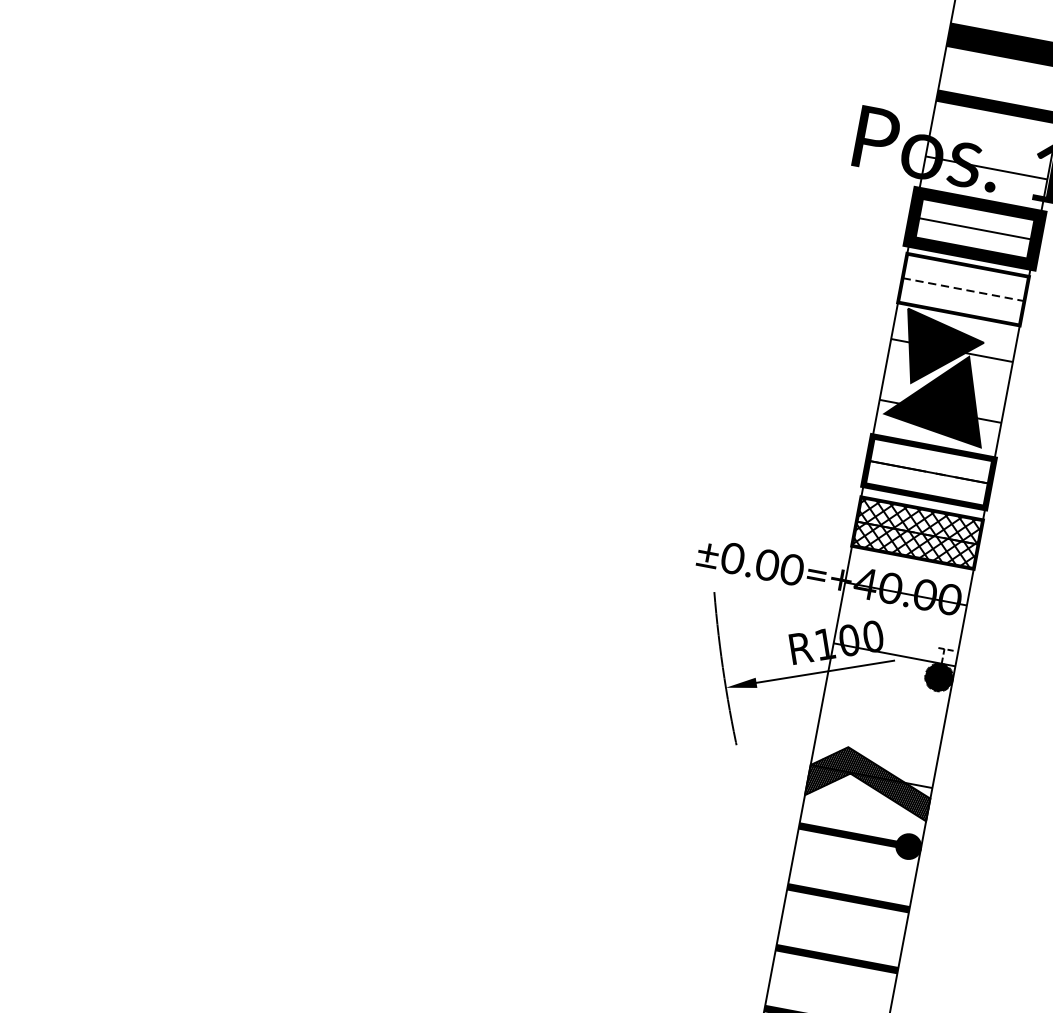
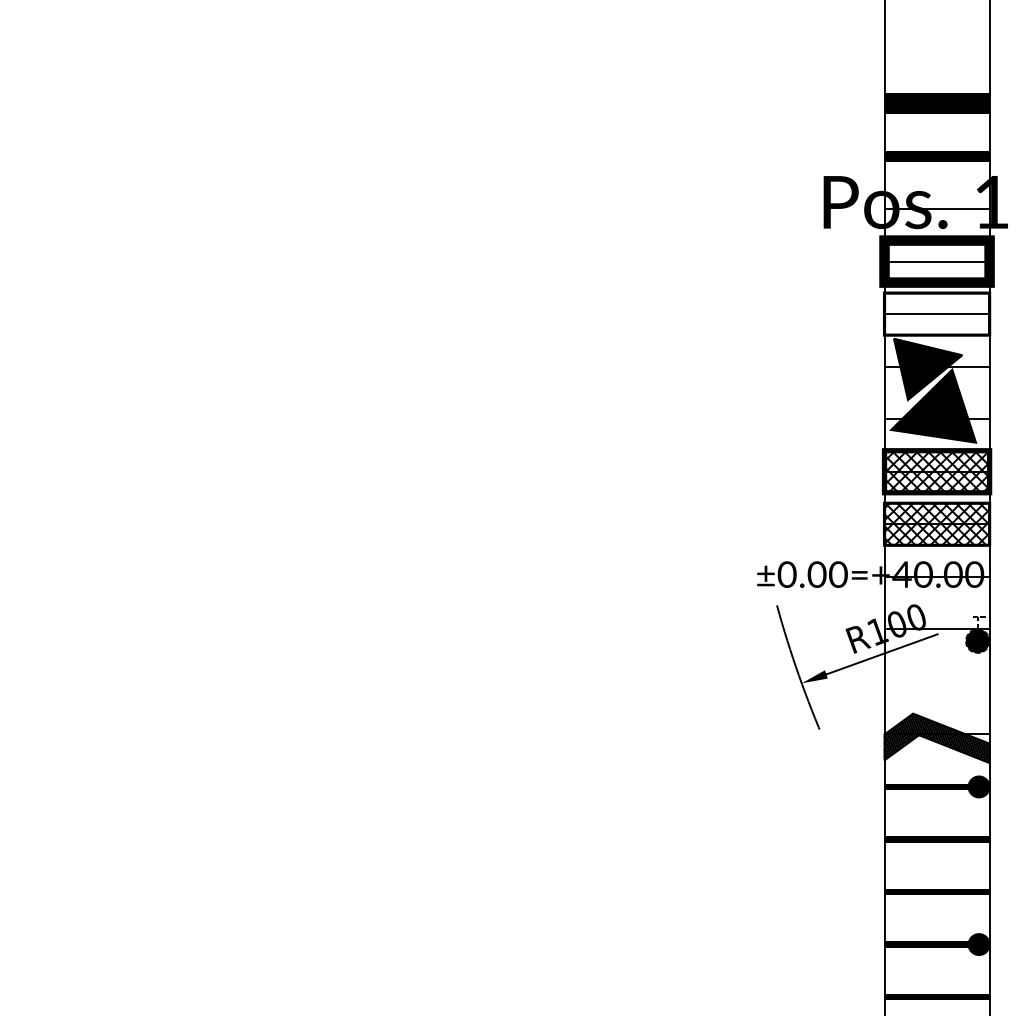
line: (963, 290) -> (937, 314), dashed -> solid
hatch: (928, 471) -> (936, 471), added

